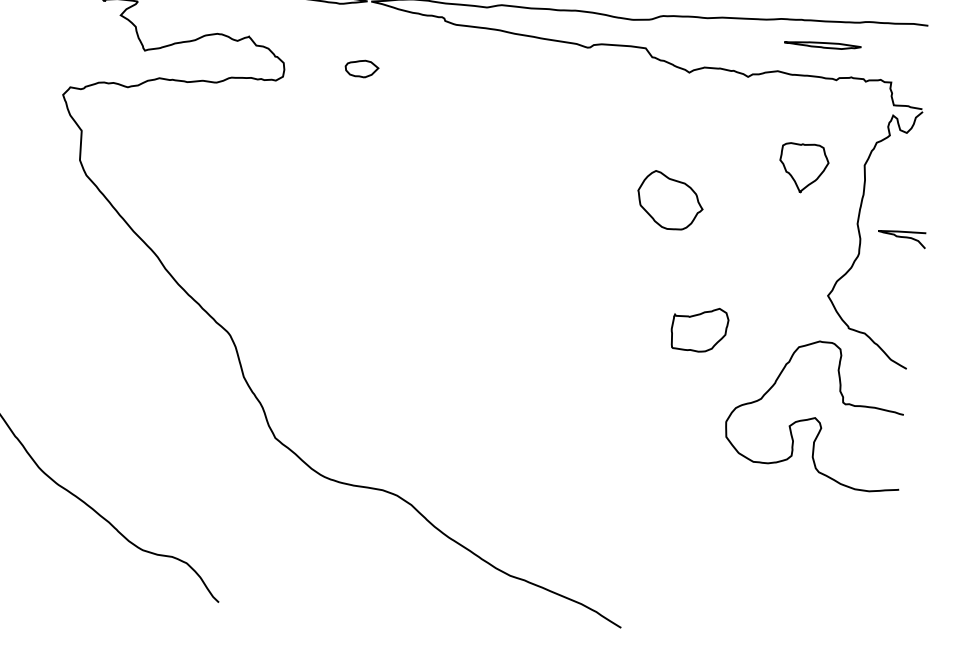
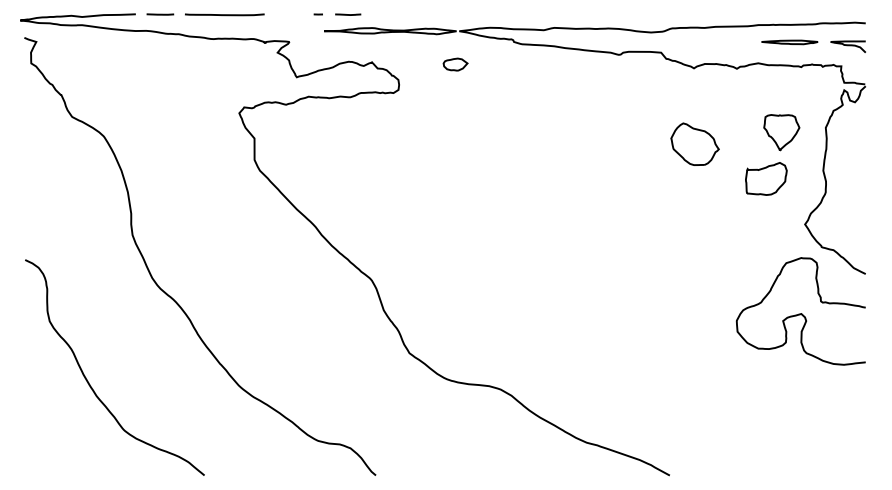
part: (361, 68) -> (455, 64), moved
part: (669, 199) -> (694, 143), moved
curve: (900, 238) -> (847, 46), moved
part: (700, 329) -> (766, 178), moved

